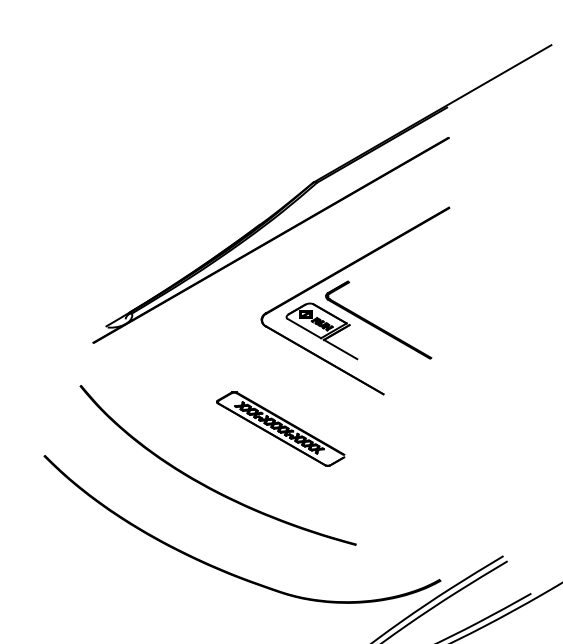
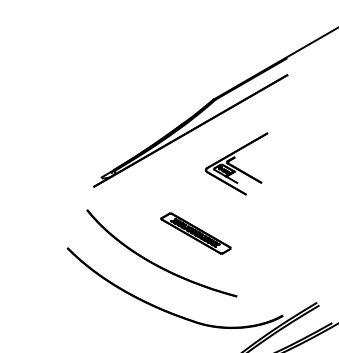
part: (355, 300) -> (236, 163), size x0.6

